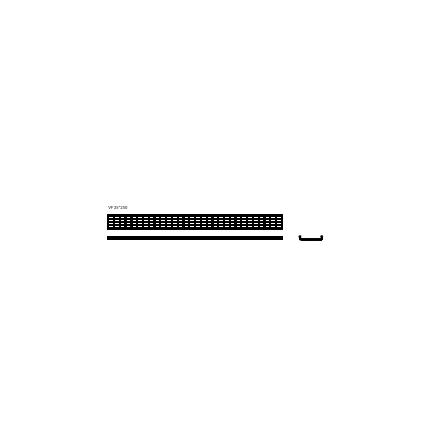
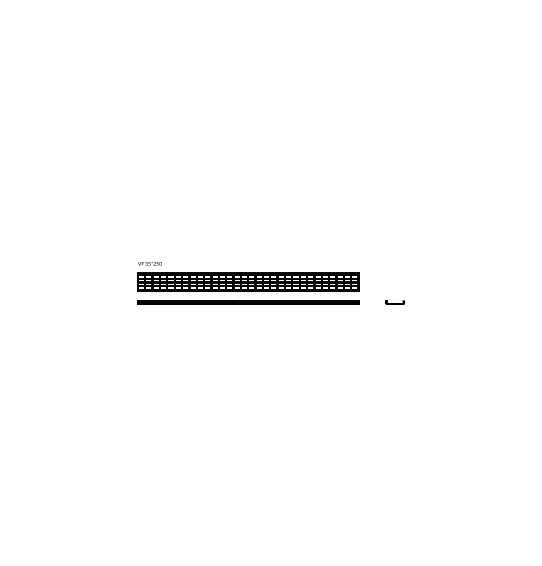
part: (310, 237) -> (394, 302), size x0.62

